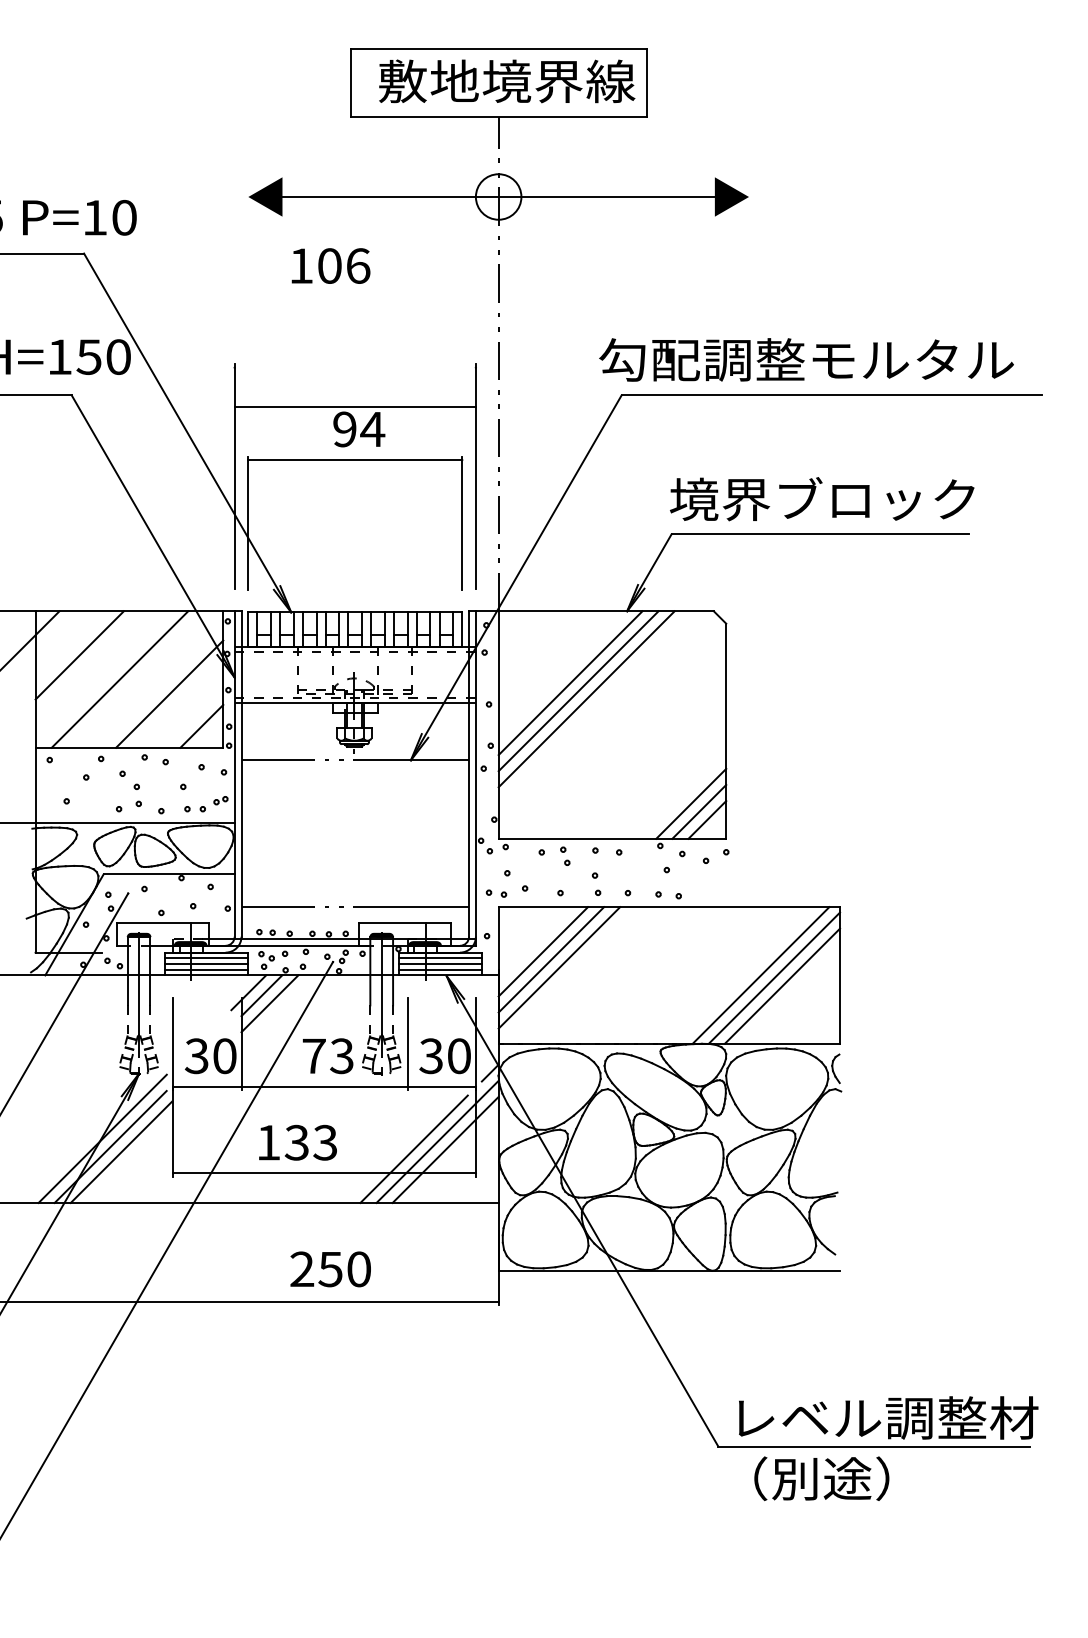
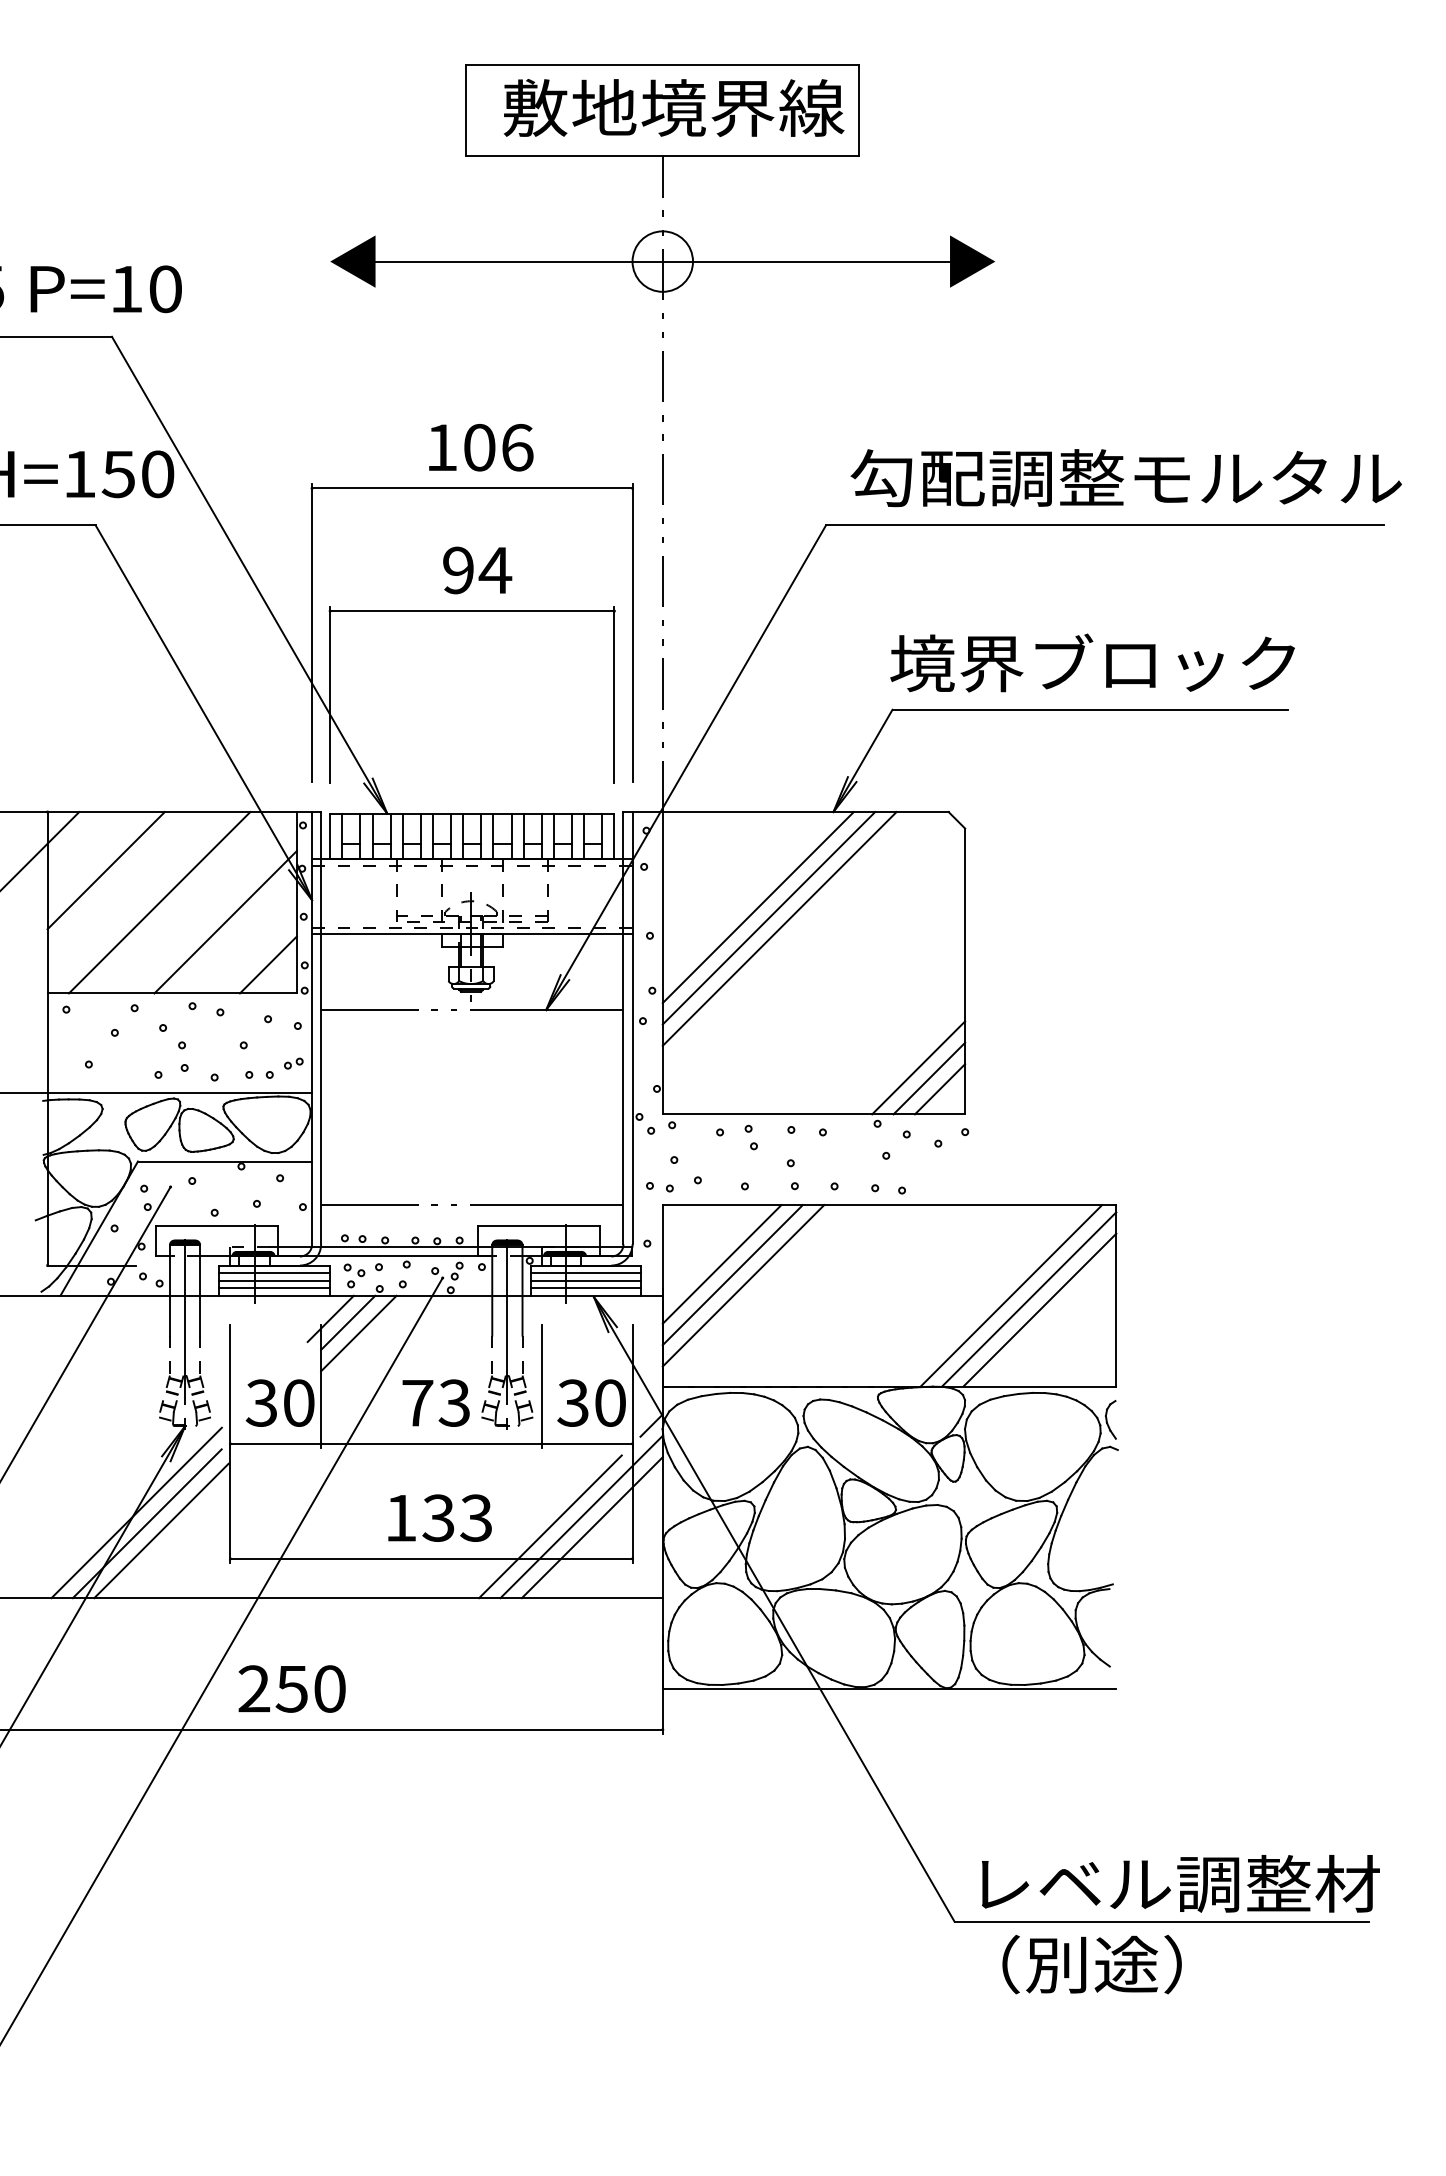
text: (330, 265) -> (480, 446), moved
text: (806, 359) -> (1126, 477), moved
line: (354, 406) -> (471, 488), moved
text: (297, 1142) -> (439, 1517), moved
text: (330, 1269) -> (291, 1689), moved

